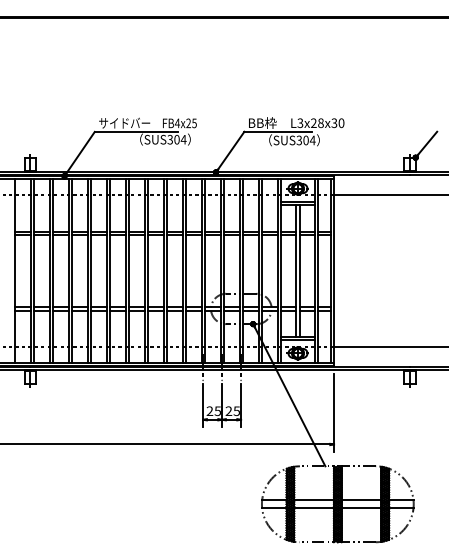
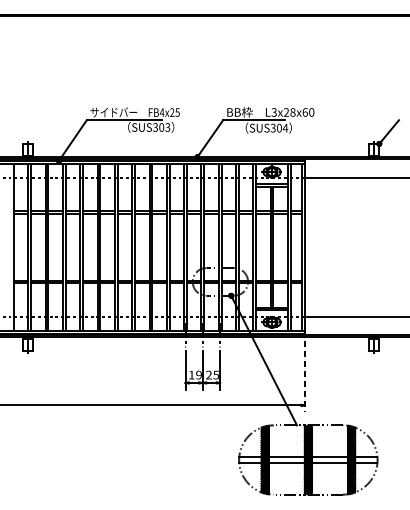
text: (334, 122) -> (305, 111), L3x28x30 -> L3x28x60
text: (183, 139) -> (167, 127), SUS304 -> SUS303
text: (213, 410) -> (194, 374), 25 -> 19
line: (334, 413) -> (305, 377), solid -> dashed

